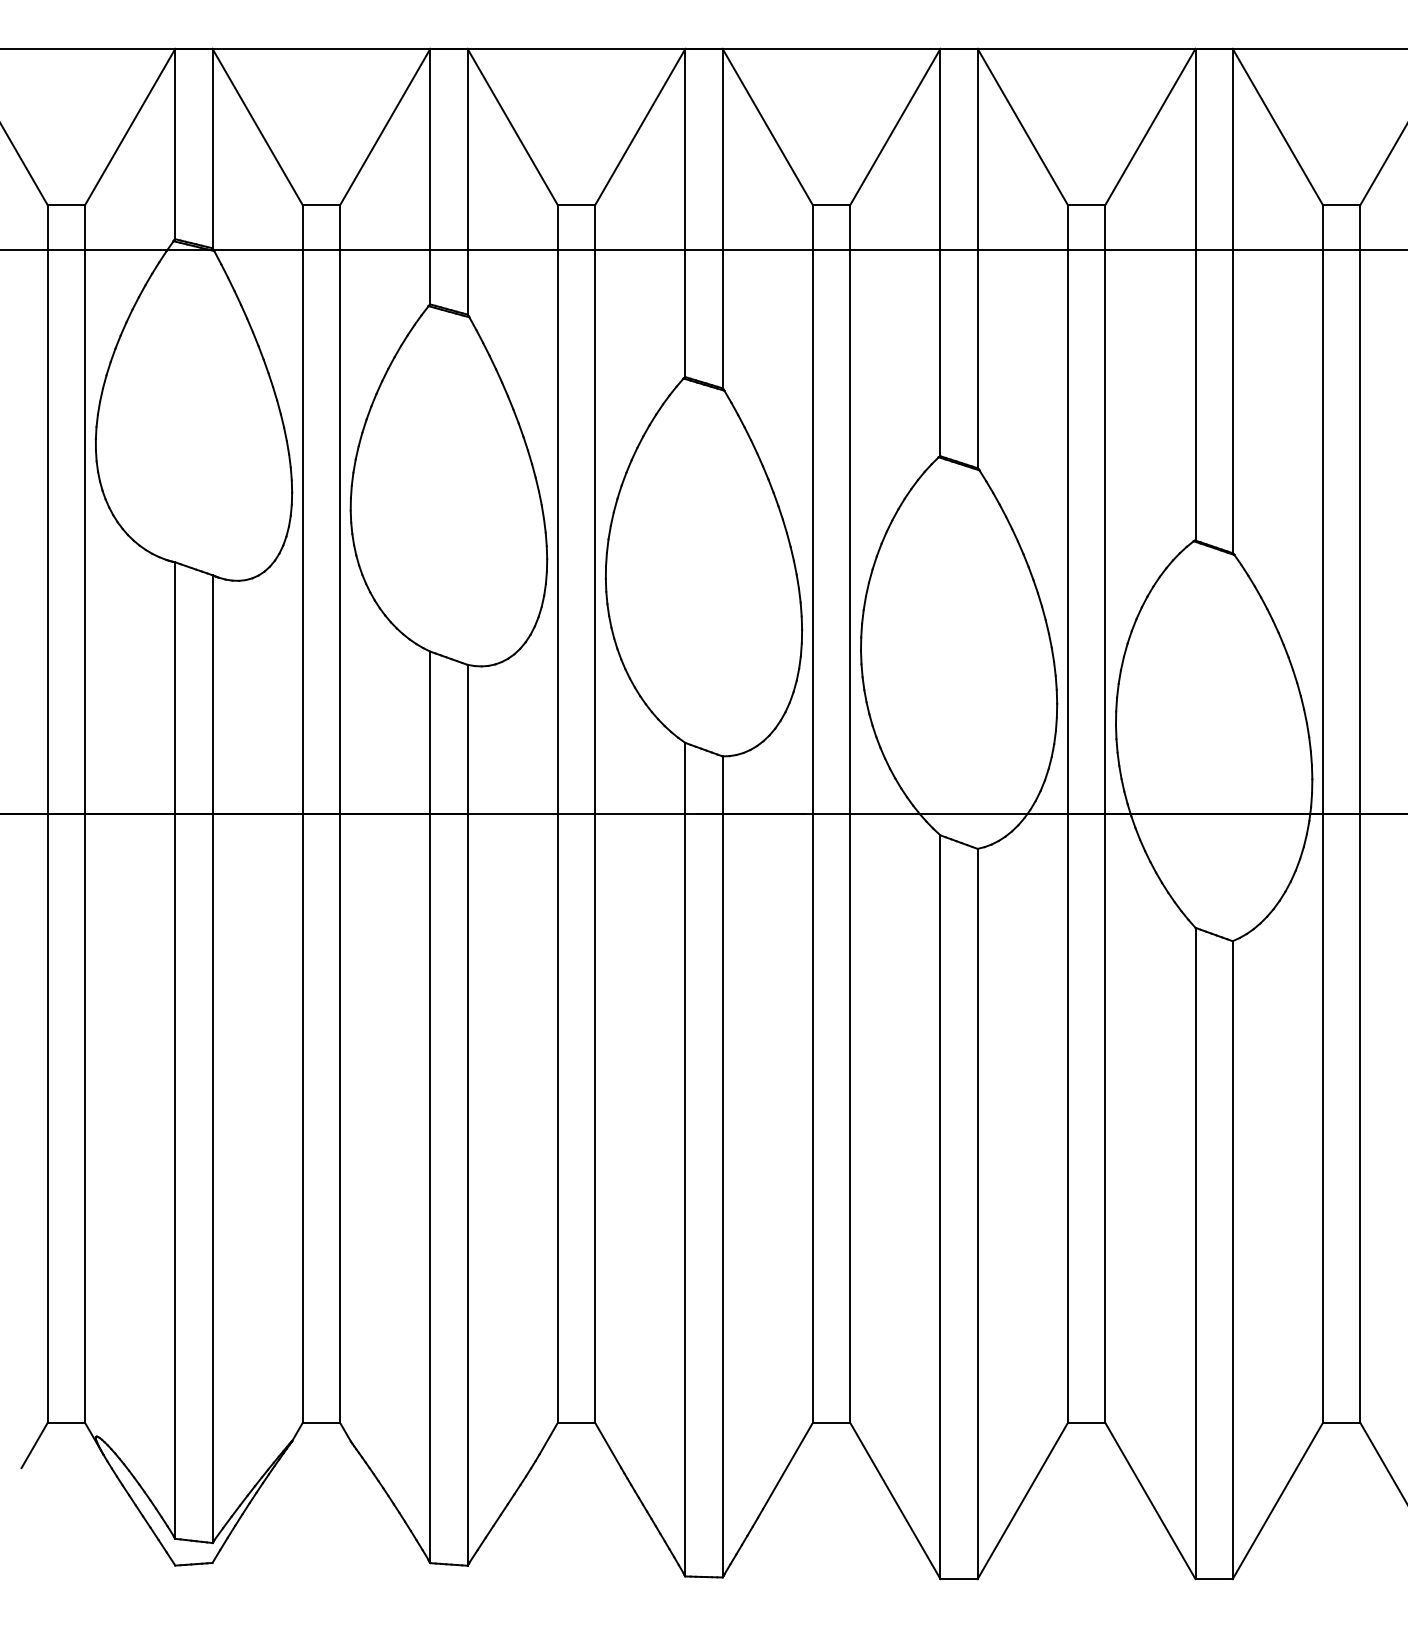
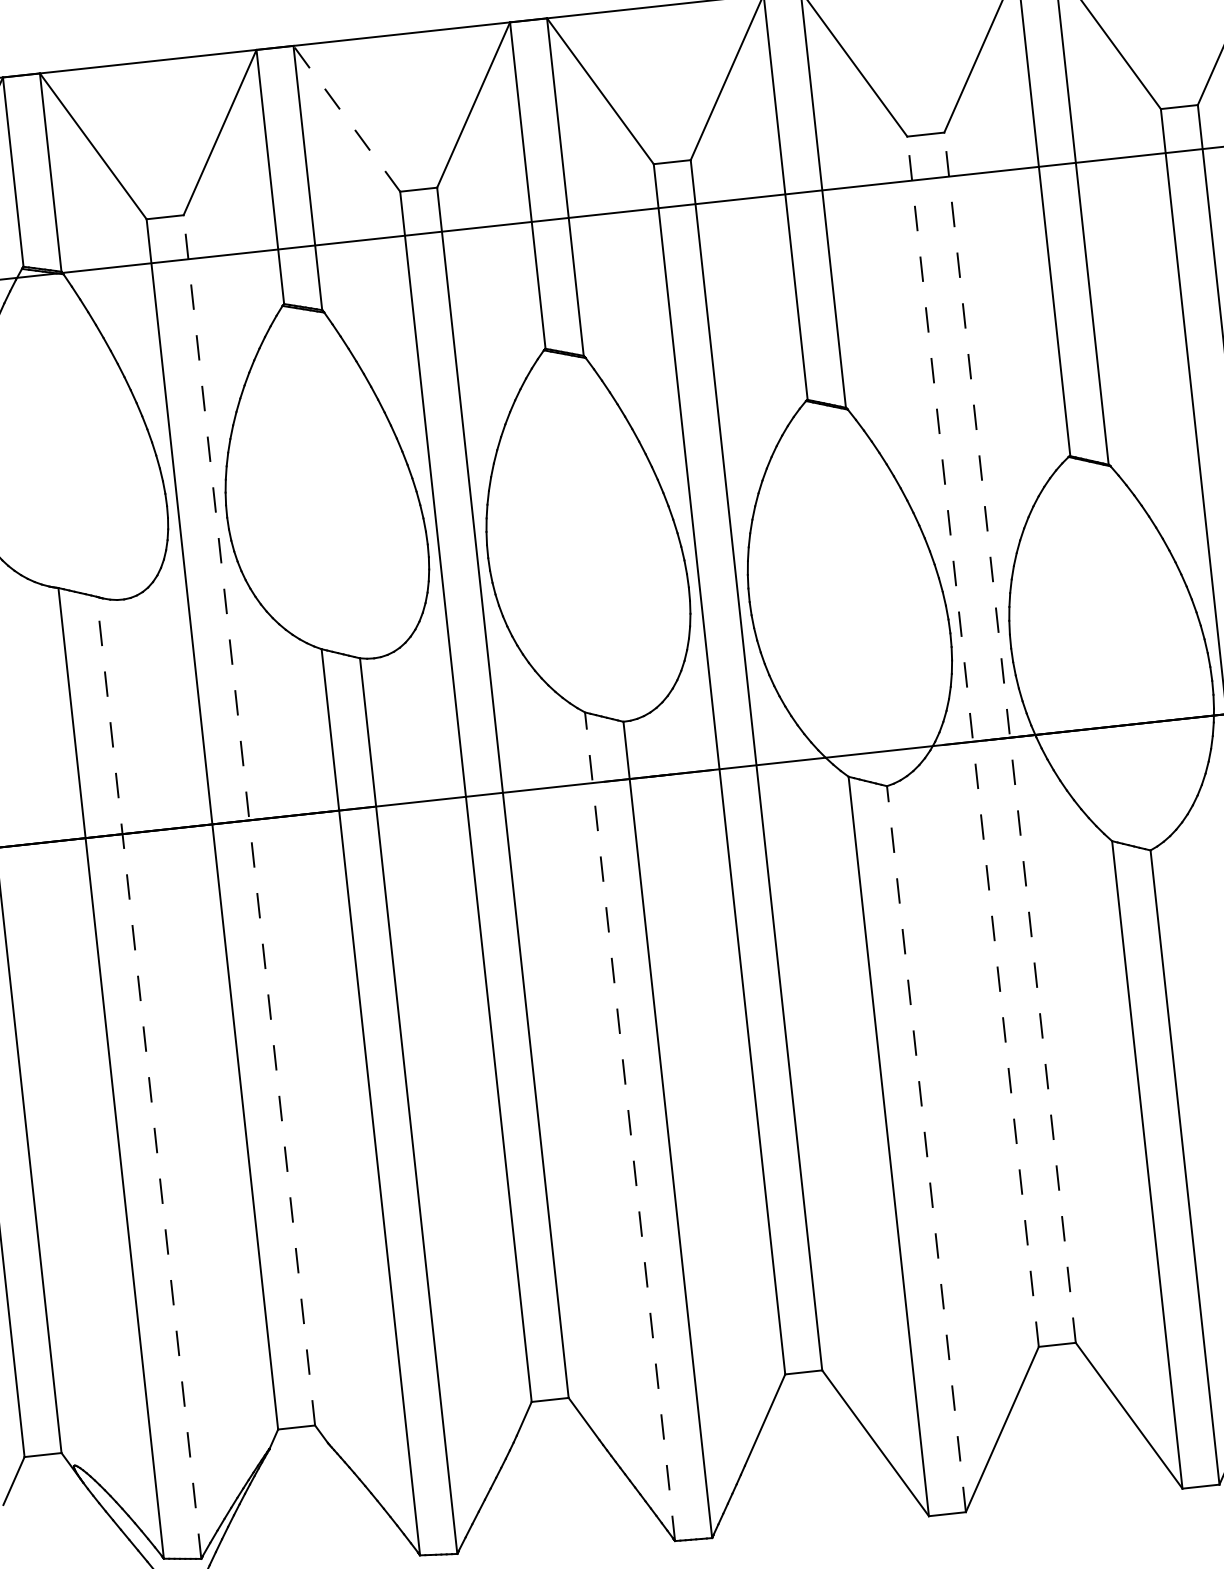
line: (512, 126) -> (346, 118), solid -> dashed
line: (340, 813) -> (249, 819), solid -> dashed
line: (1068, 813) -> (973, 741), solid -> dashed
line: (1105, 813) -> (1010, 737), solid -> dashed
line: (212, 1059) -> (149, 1078), solid -> dashed
line: (685, 1159) -> (630, 1126), solid -> dashed
line: (977, 1213) -> (926, 1148), solid -> dashed

